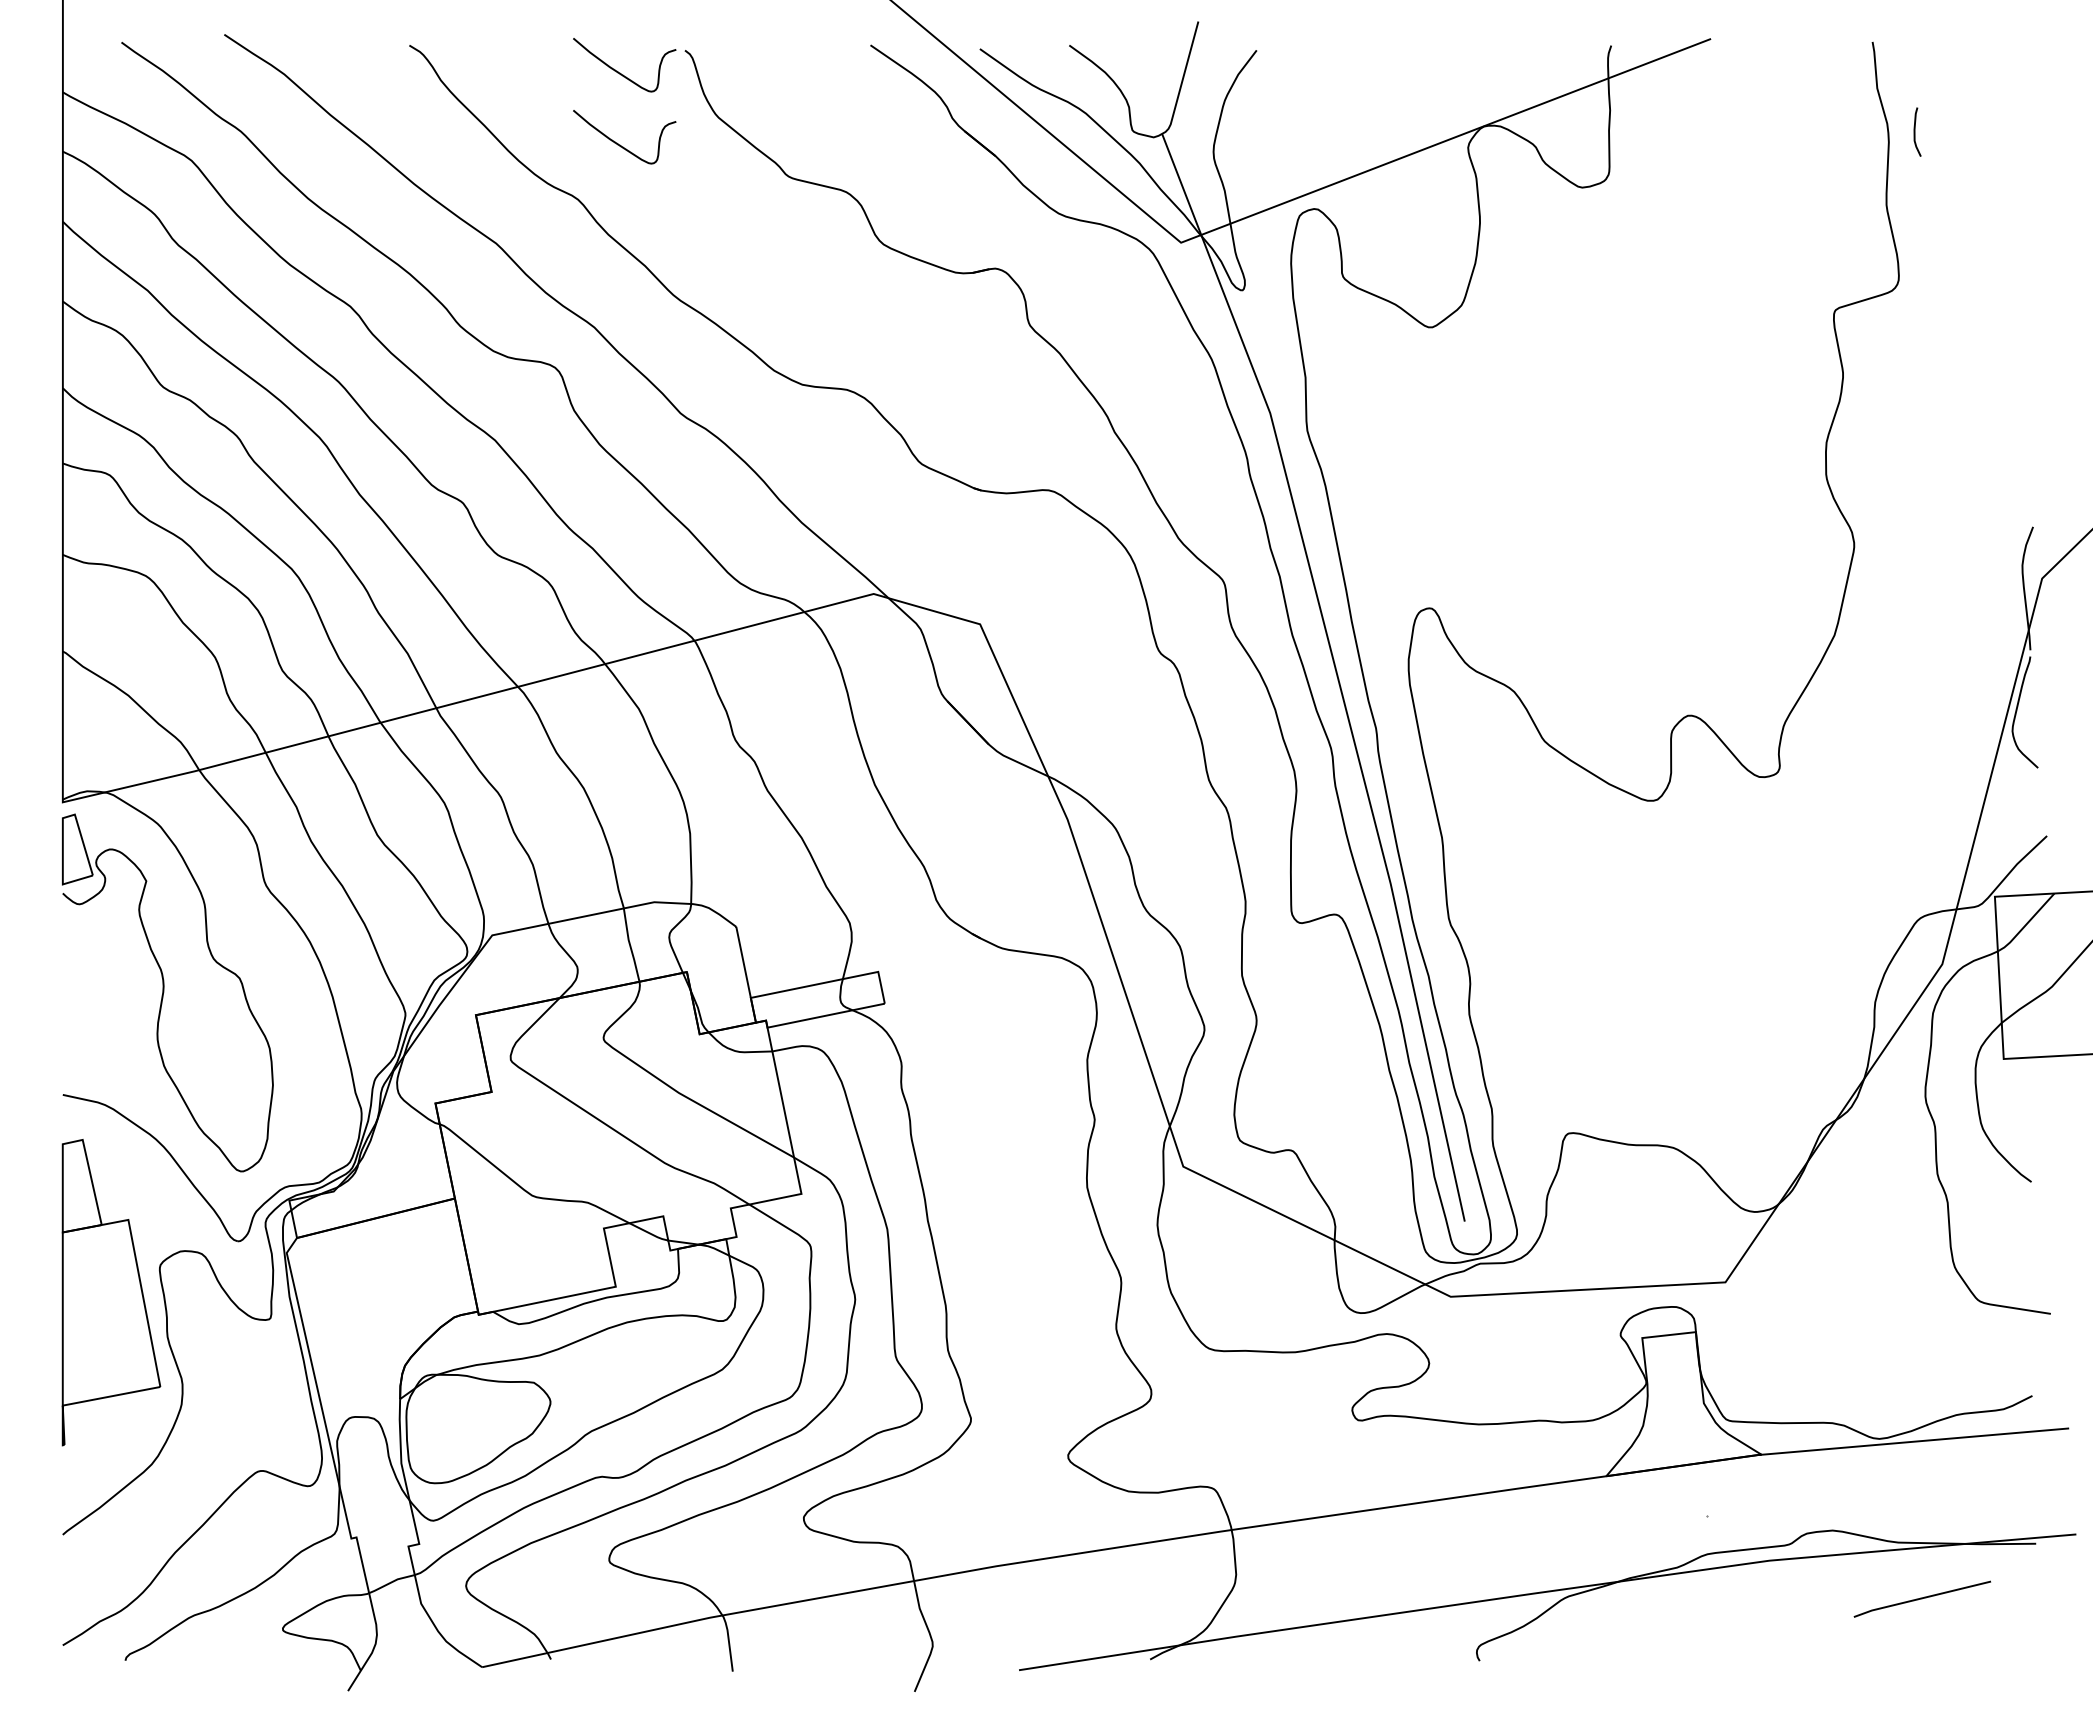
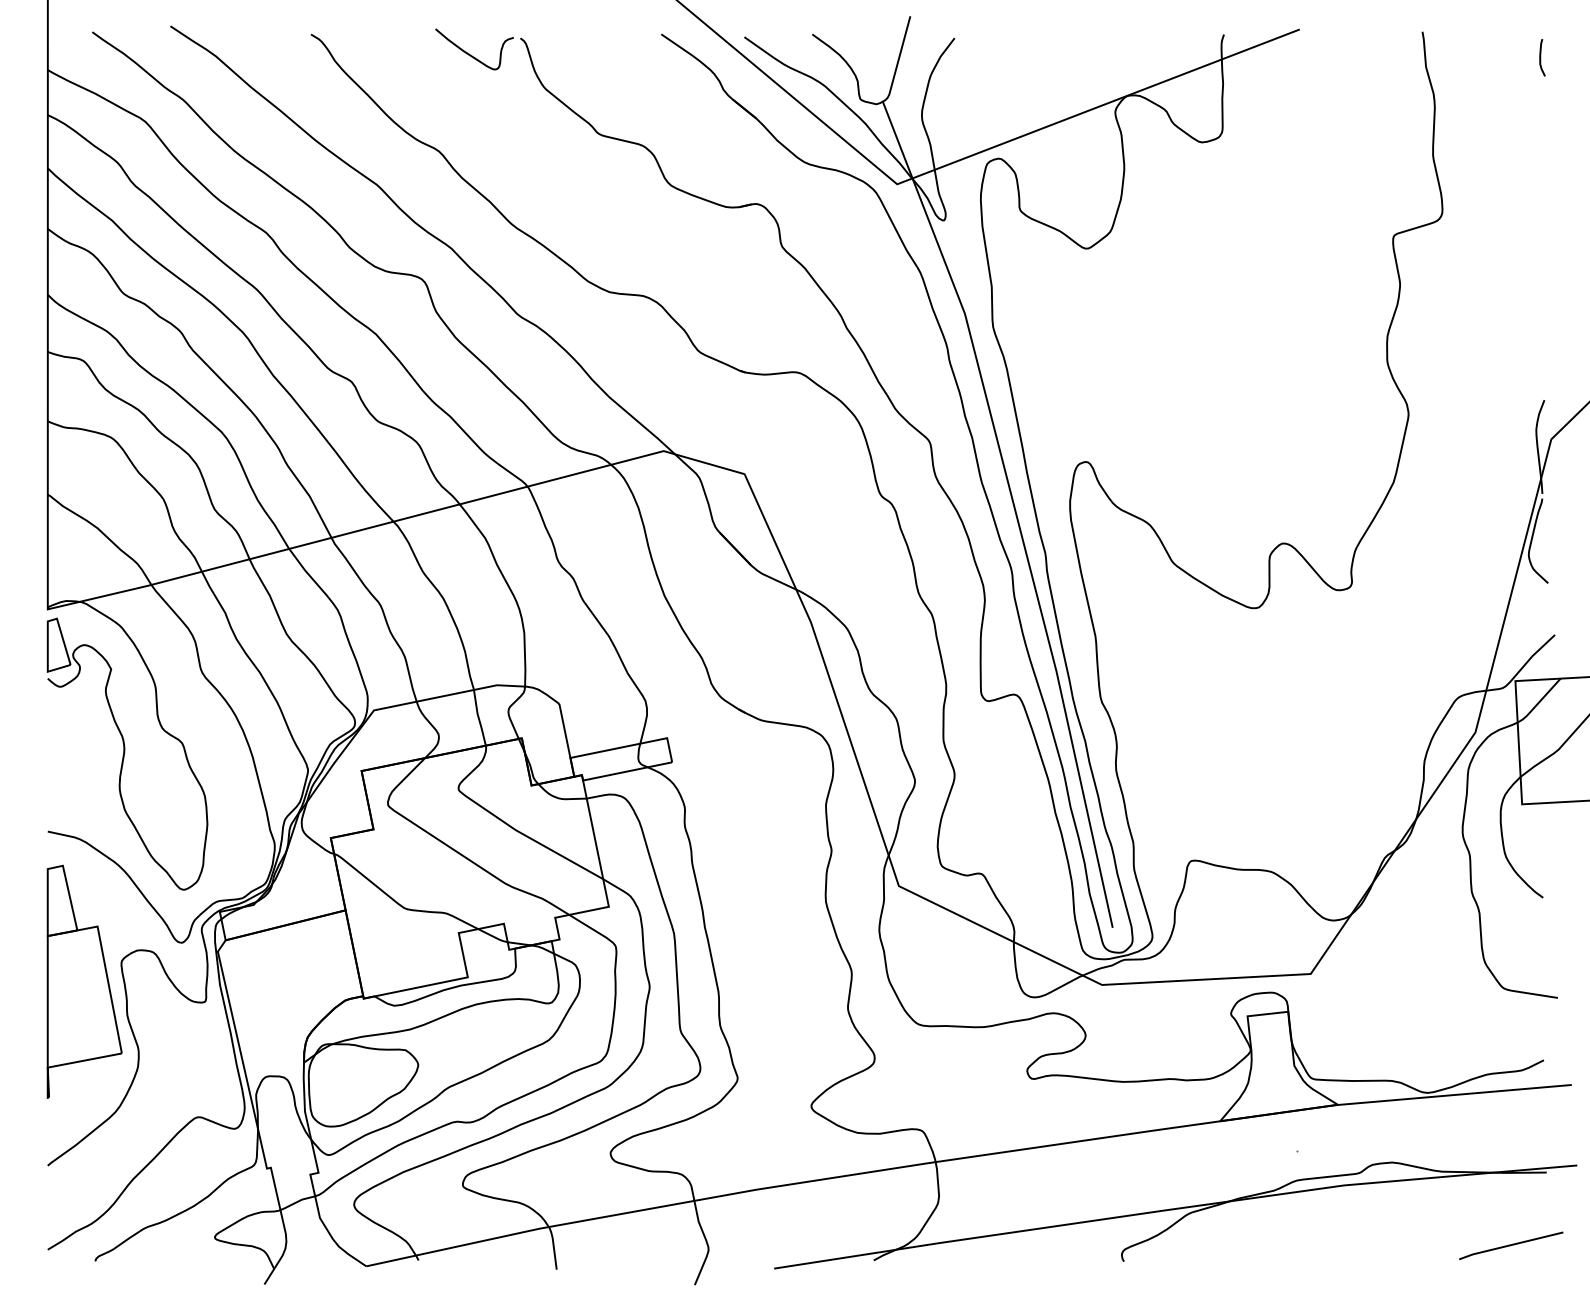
curve: (1915, 131) -> (1540, 57), moved
curve: (620, 144) -> (471, 109), removed
line: (1922, 1598) -> (1511, 1245), moved

